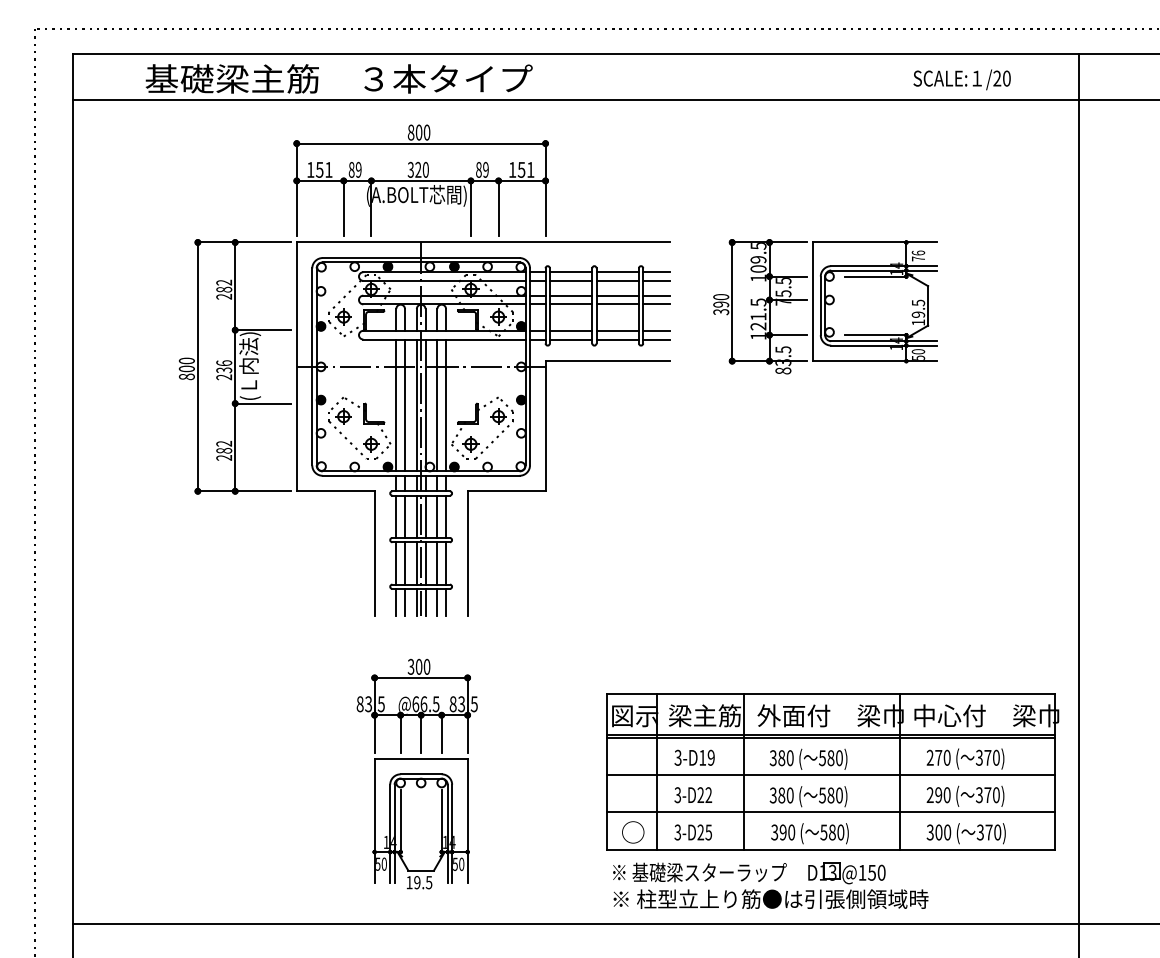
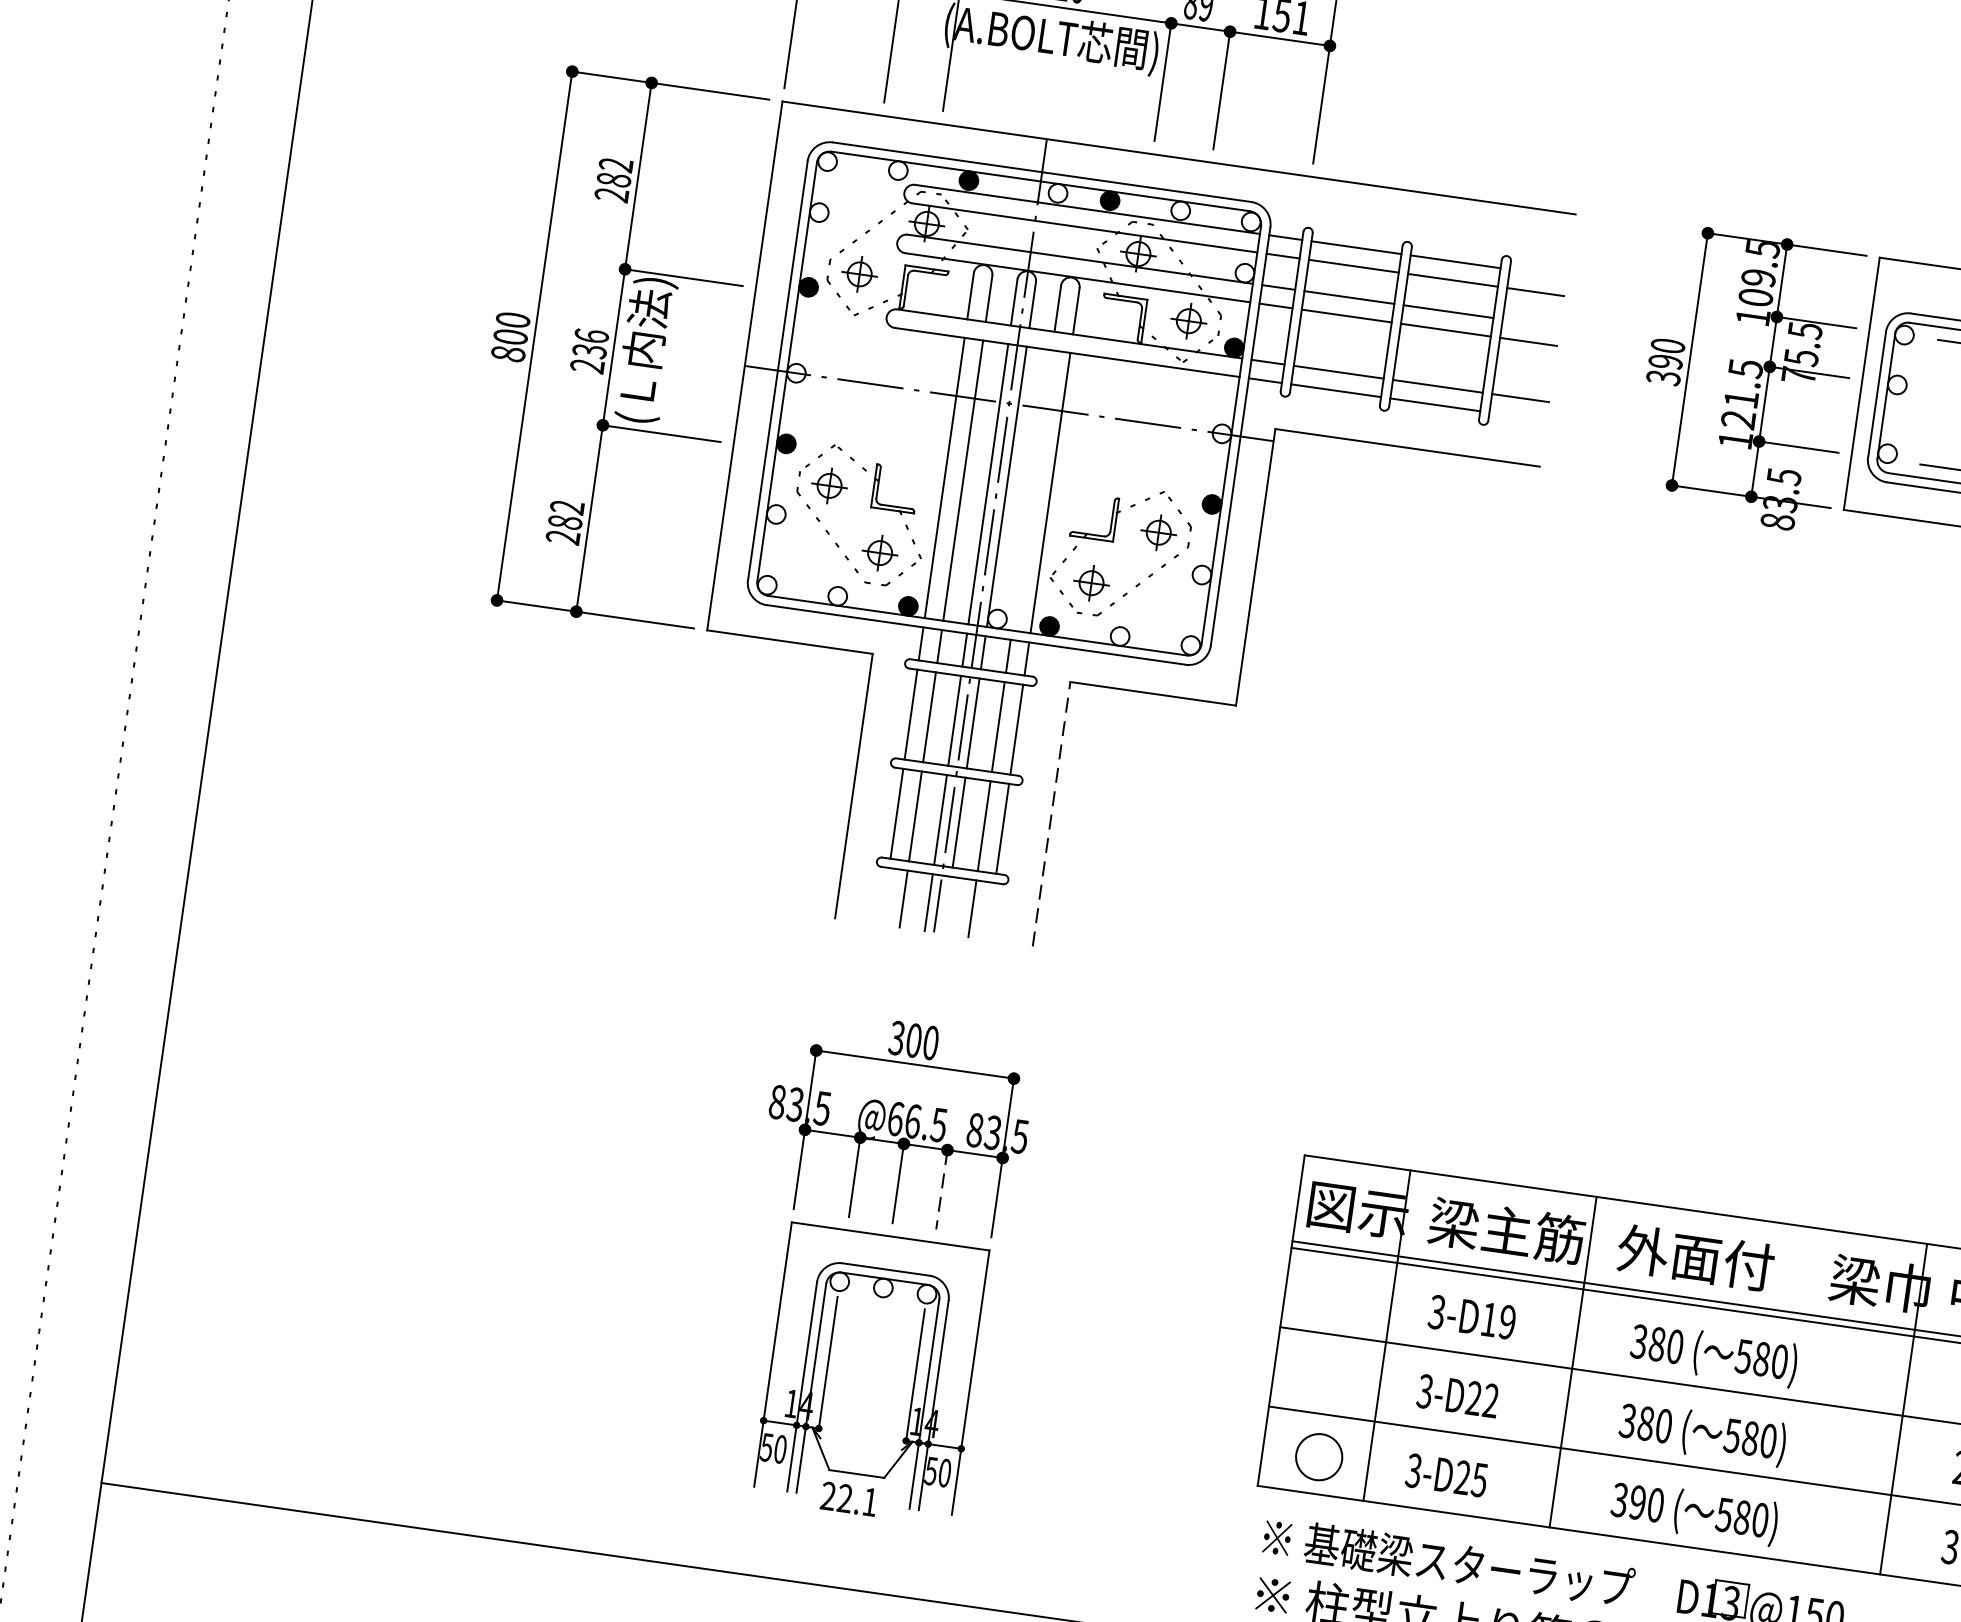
line: (656, 272) -> (1537, 274), removed
line: (656, 295) -> (1530, 323), removed
line: (656, 339) -> (1517, 416), removed
line: (437, 405) -> (1032, 490), removed
line: (467, 553) -> (1051, 814), solid -> dashed
line: (396, 601) -> (885, 894), removed
line: (425, 601) -> (947, 903), removed
line: (446, 601) -> (992, 909), removed
line: (441, 733) -> (941, 1188), solid -> dashed
text: (419, 882) -> (849, 1498), 19.5 -> 22.1

